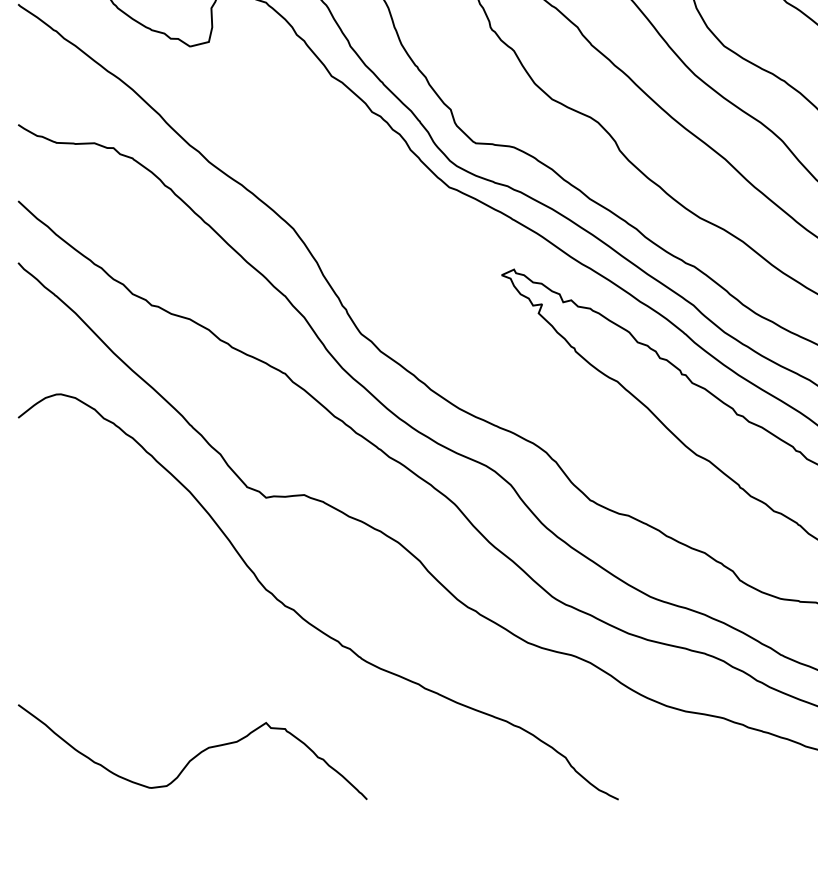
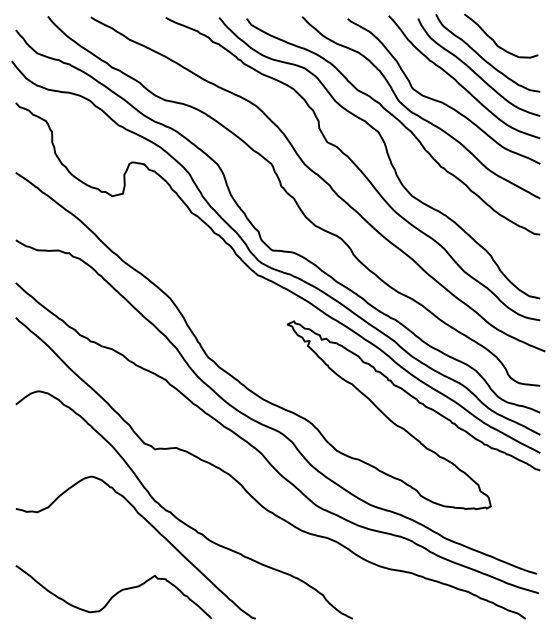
curve: (263, 638) -> (153, 528), added

